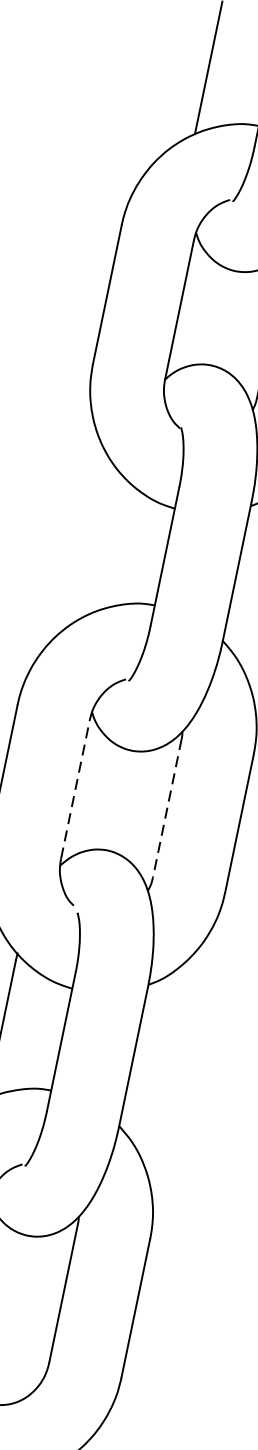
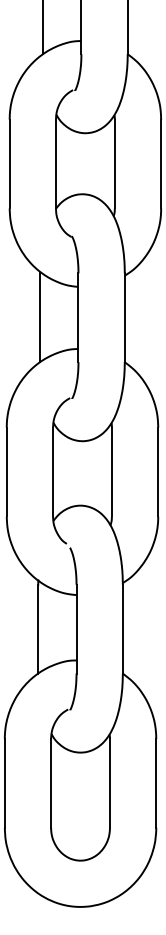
line: (105, 544) -> (40, 317), added
line: (76, 788) -> (53, 471), dashed -> solid
line: (166, 808) -> (111, 472), dashed -> solid

